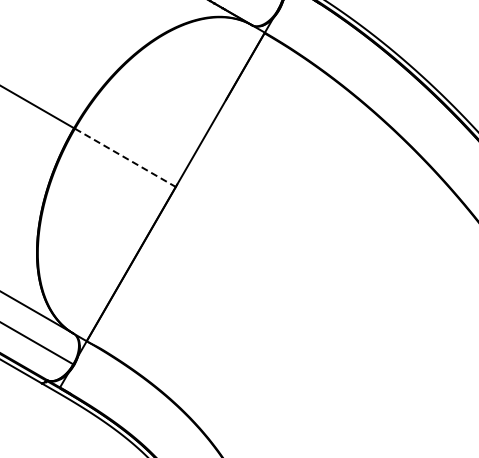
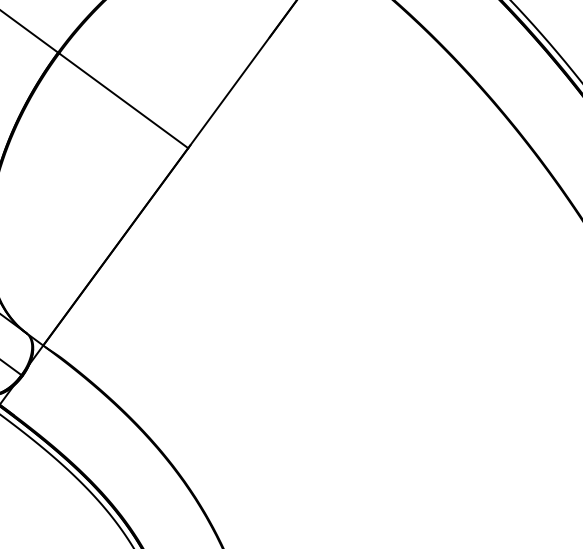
line: (125, 158) -> (123, 101), dashed -> solid

